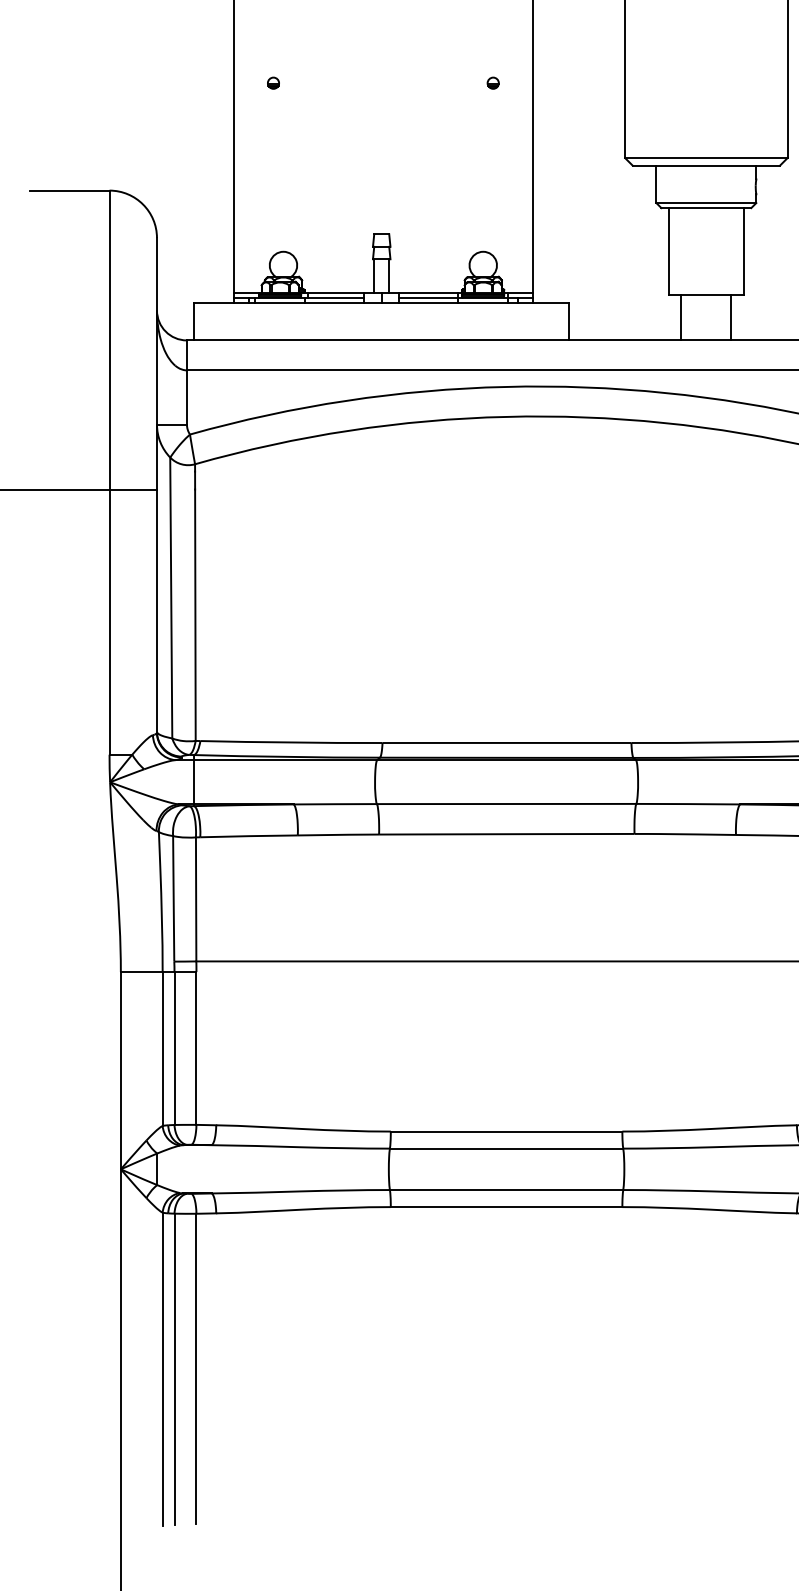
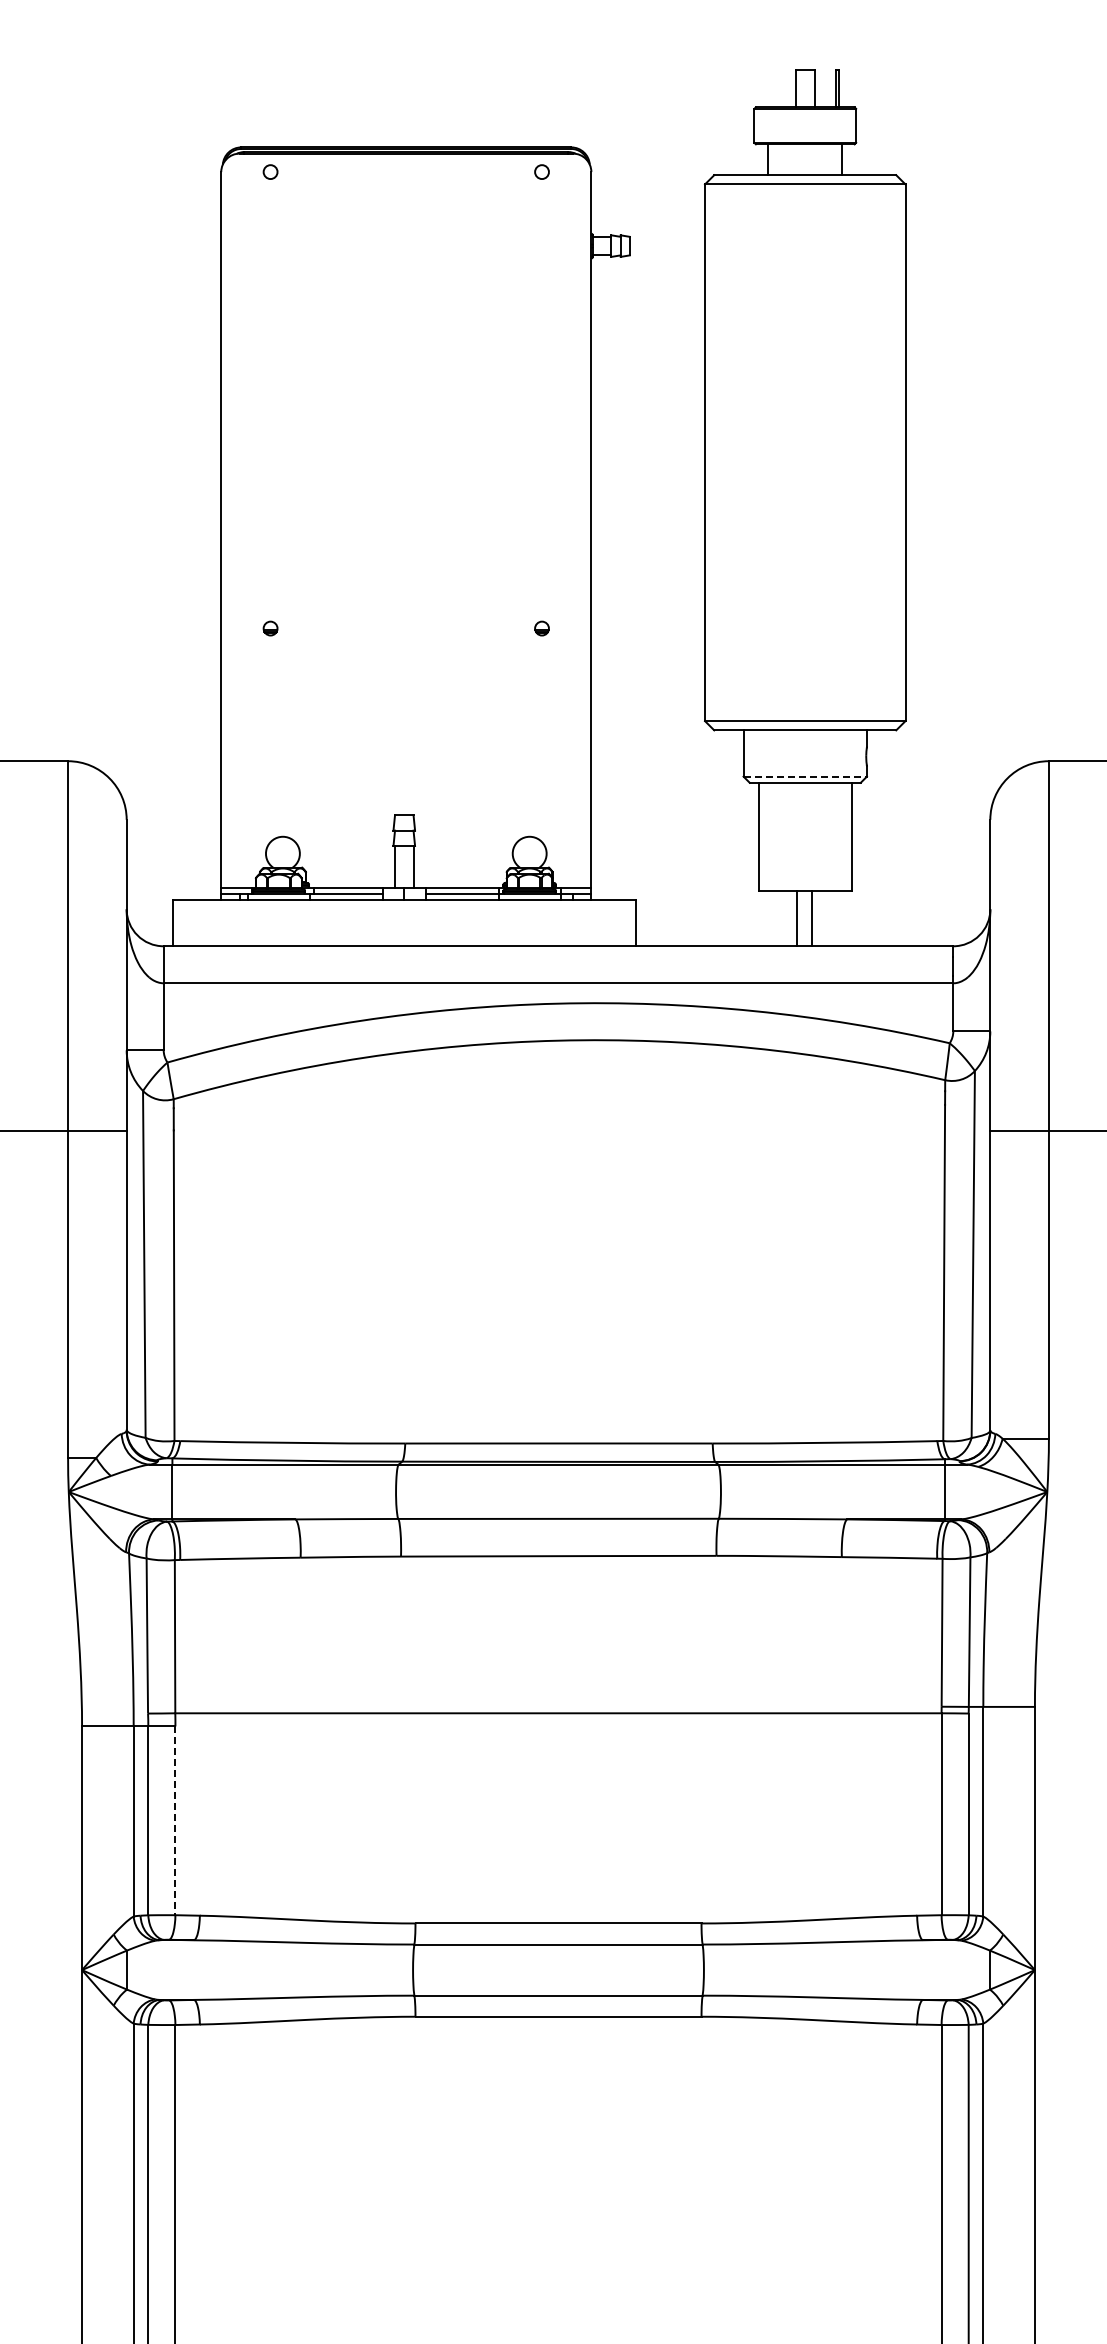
line: (706, 202) -> (805, 776), solid -> dashed
line: (681, 317) -> (812, 918), moved
line: (731, 317) -> (797, 918), moved
line: (196, 1049) -> (175, 1821), solid -> dashed

